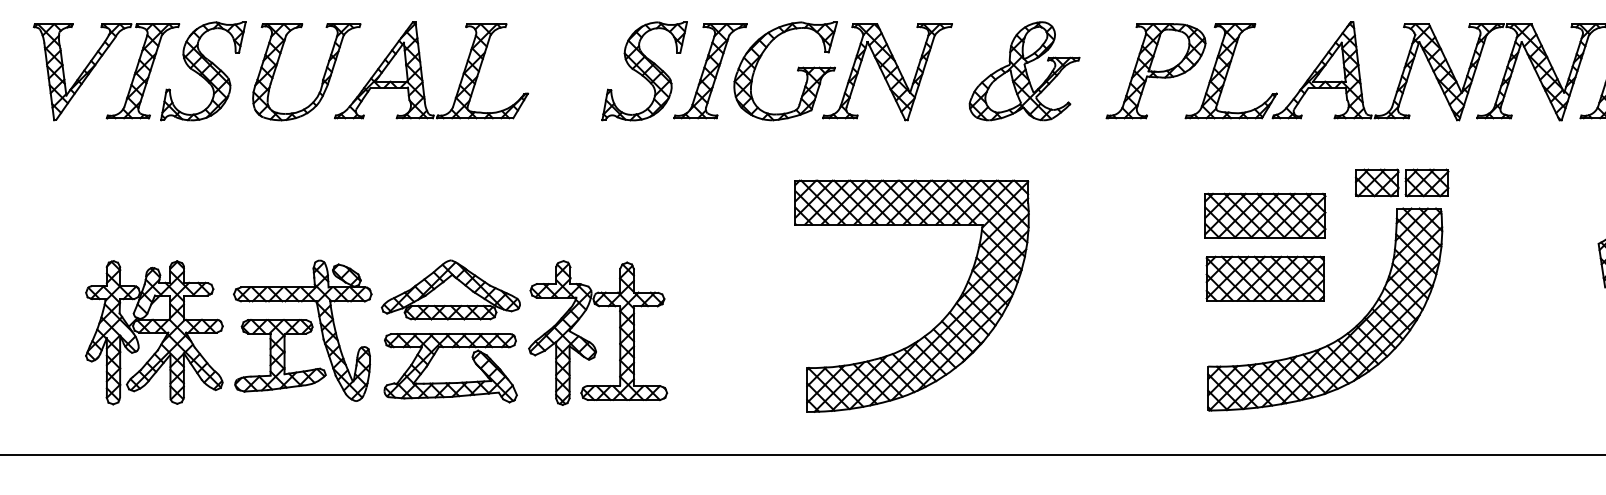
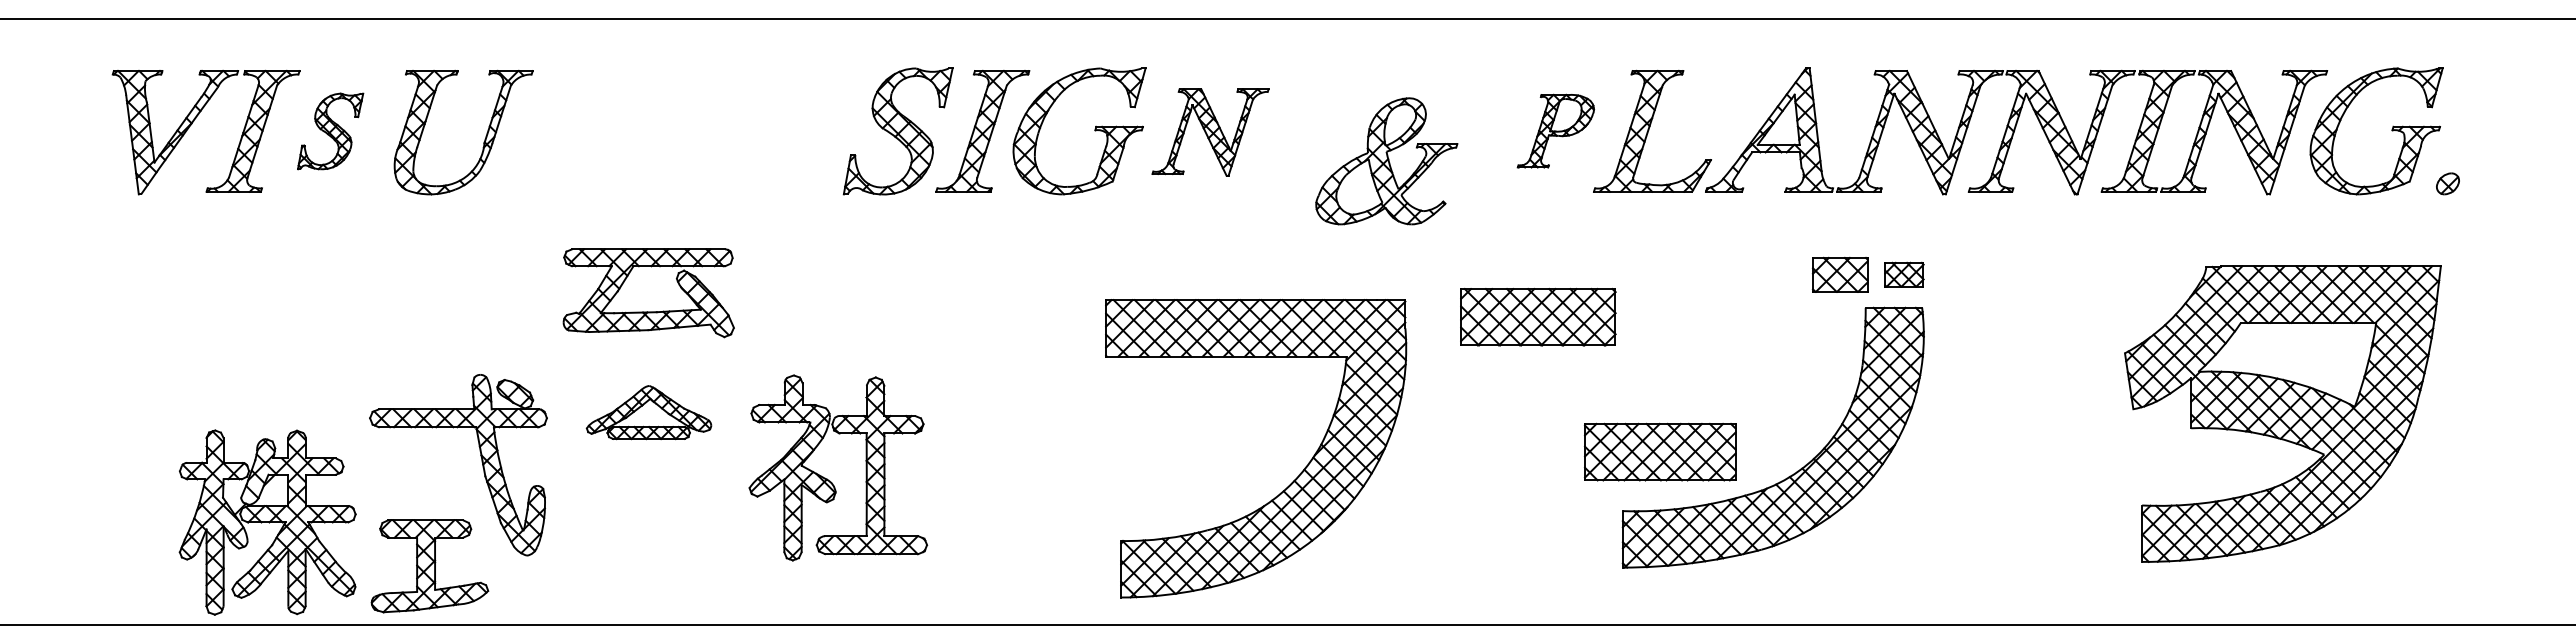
part: (1155, 70) -> (1555, 130), size x0.6
part: (203, 71) -> (330, 131), size x0.6
part: (1024, 71) -> (1386, 161), moved
part: (422, 72) -> (612, 133), removed
part: (887, 72) -> (1210, 132), size x0.7
part: (1427, 182) -> (1904, 274), size x0.7
part: (1265, 216) -> (1538, 317), moved
part: (1265, 278) -> (1660, 451), moved
part: (450, 289) -> (648, 412), size x0.7
part: (939, 322) -> (1291, 482), moved
part: (154, 332) -> (267, 522), moved
part: (280, 355) -> (429, 566), moved
part: (450, 382) -> (648, 311), moved

